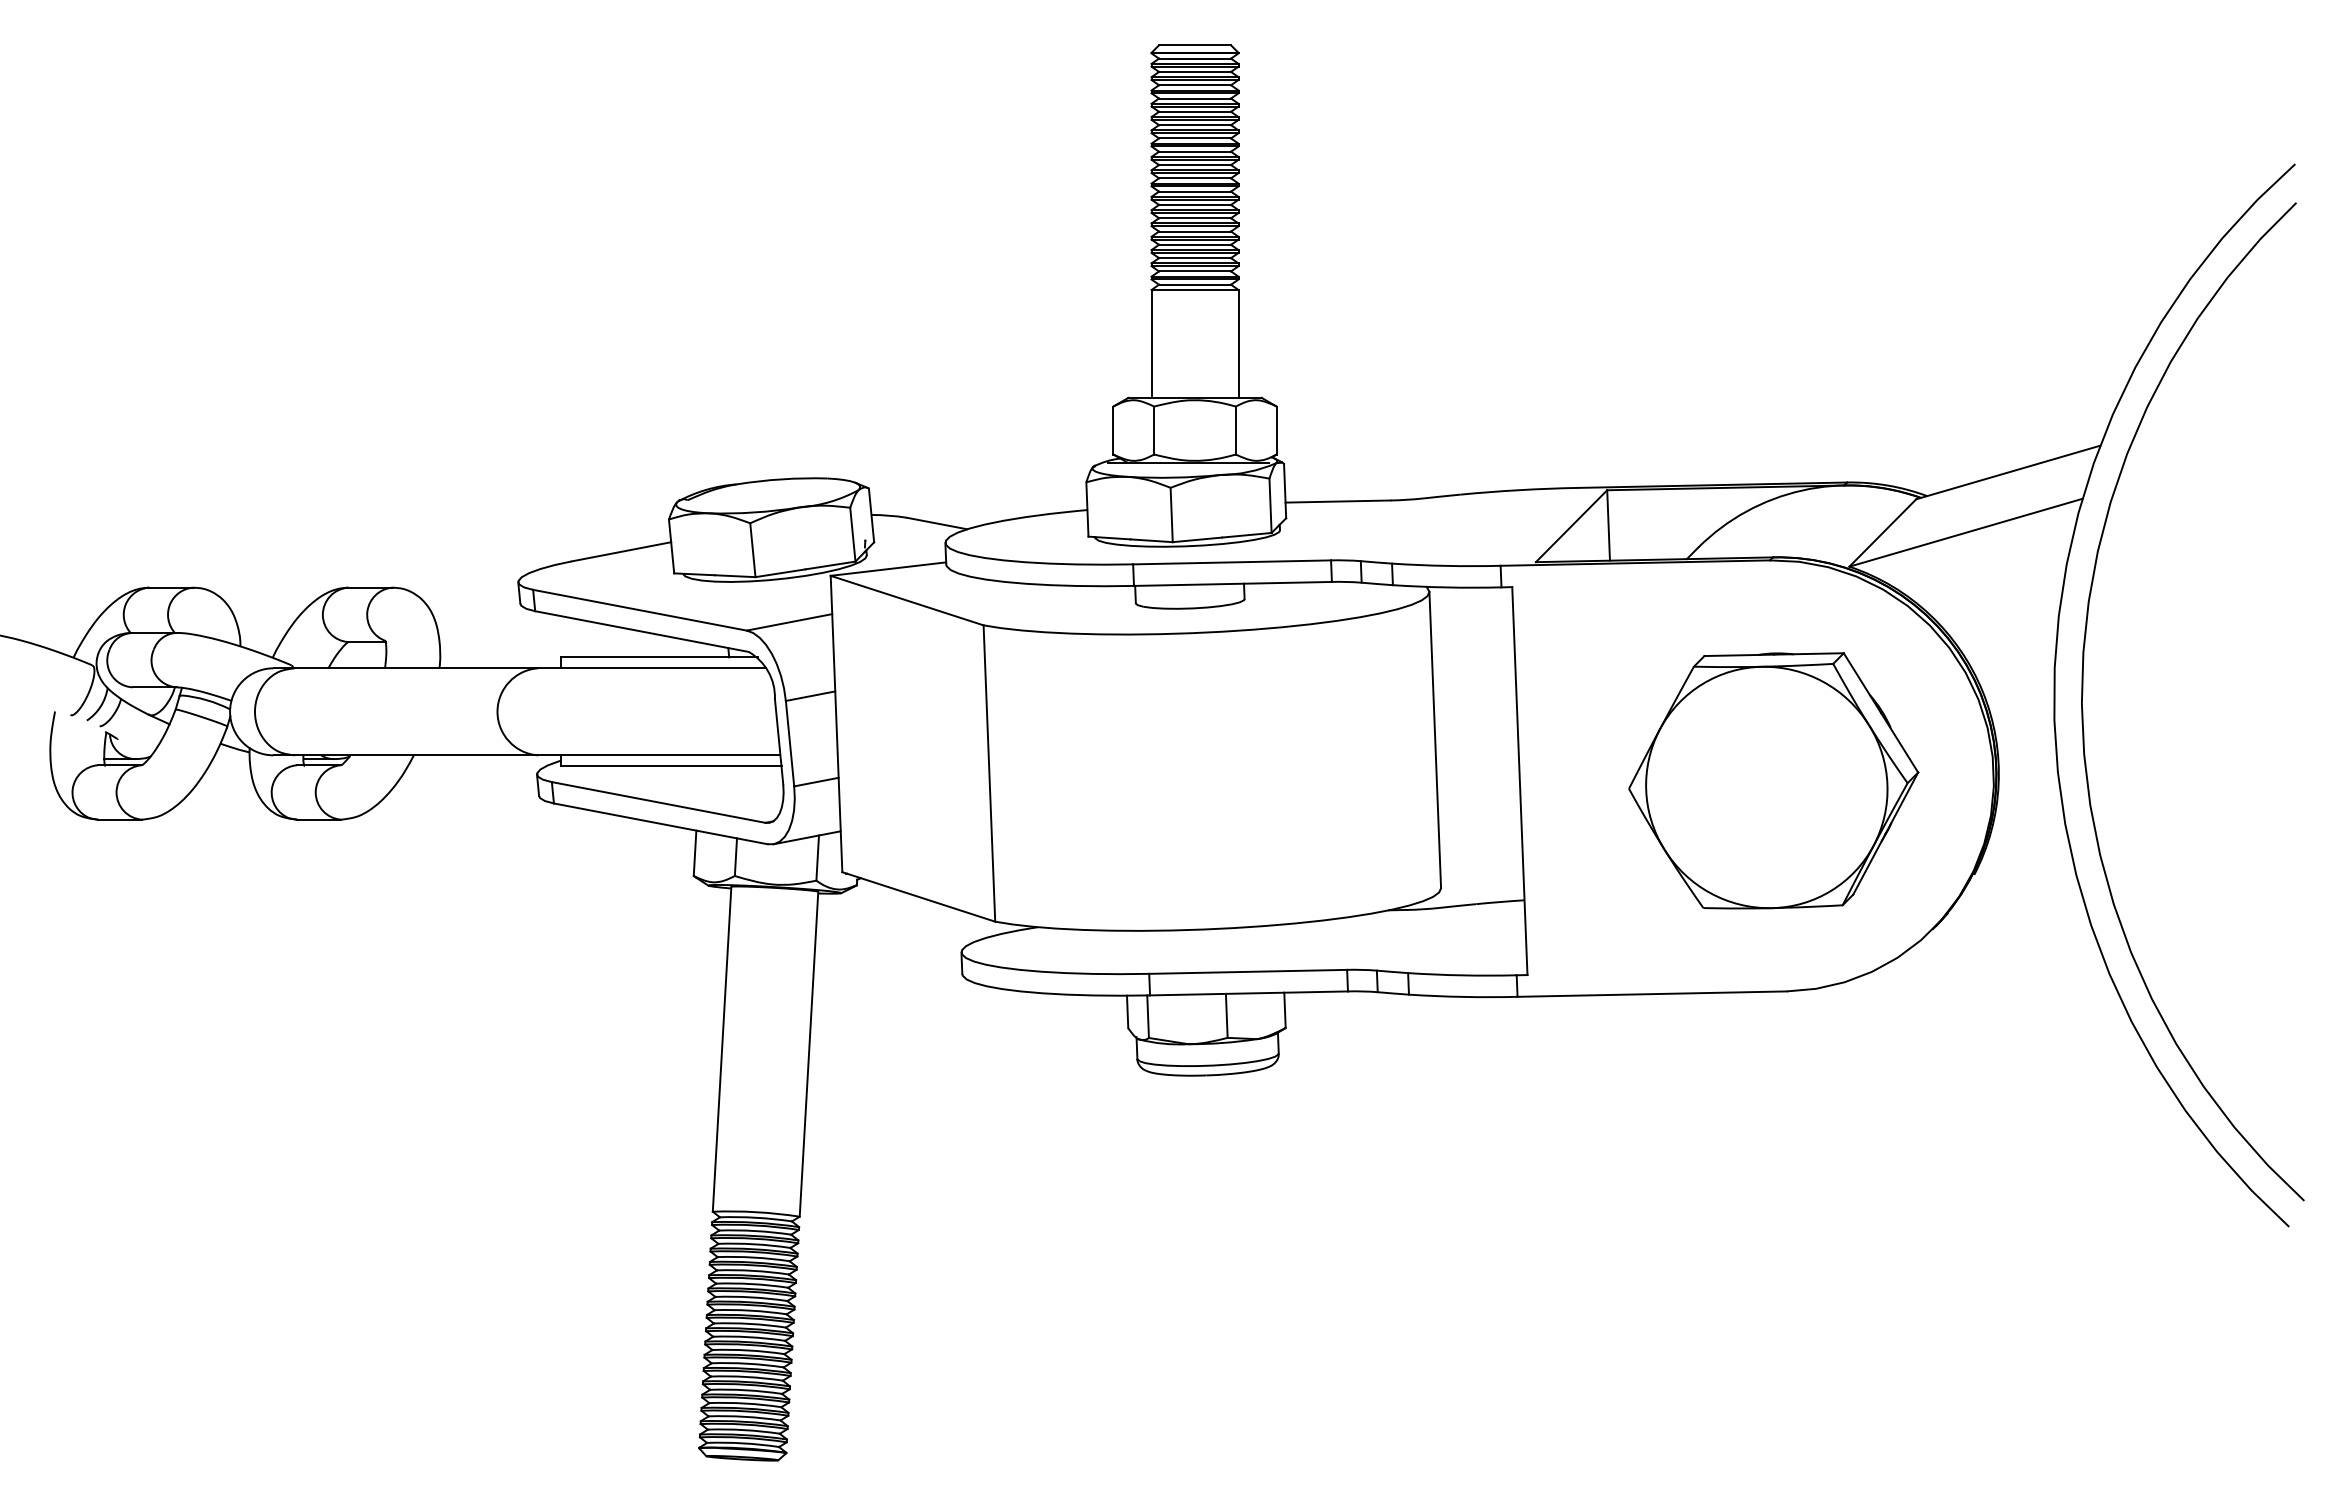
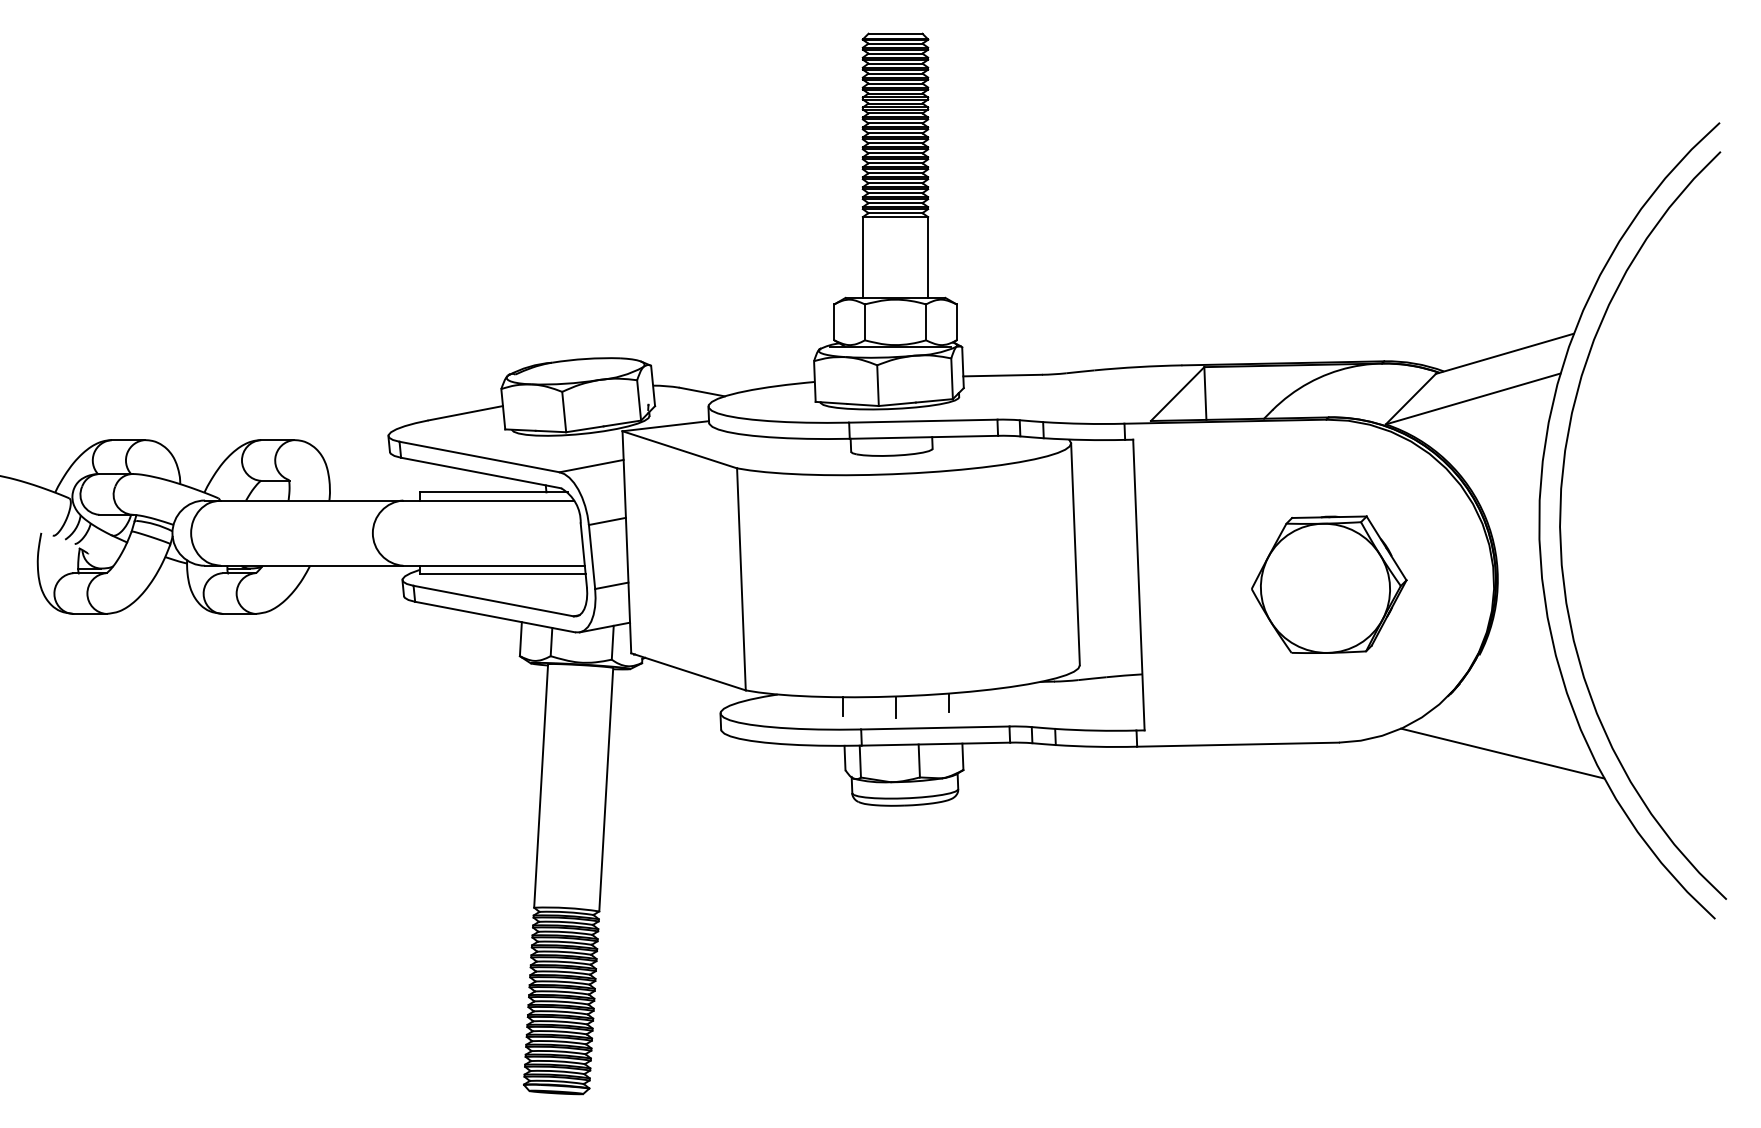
part: (1773, 780) -> (1328, 584), size x0.71
line: (1265, 937) -> (948, 702), added
line: (1124, 943) -> (842, 706), added
line: (1195, 943) -> (895, 706), added
line: (2004, 1005) -> (1502, 753), added

